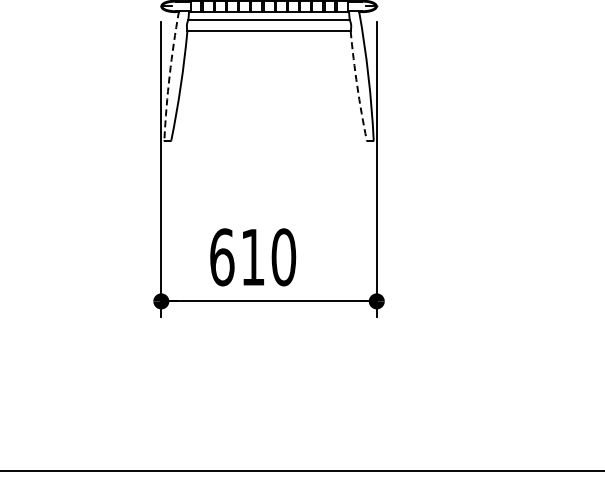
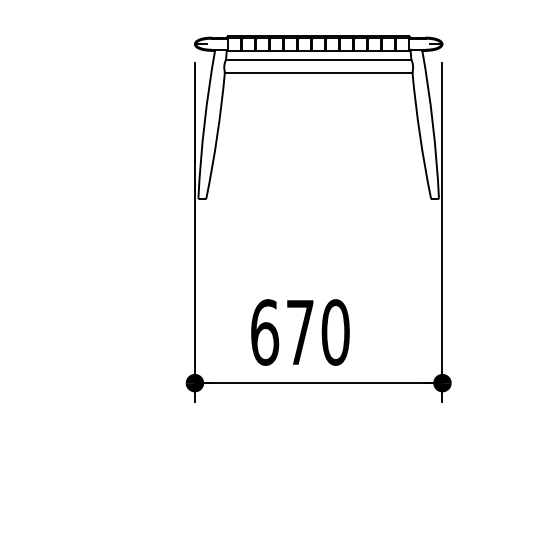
arc: (169, 75) -> (204, 123), dashed -> solid
arc: (357, 86) -> (420, 136), dashed -> solid
text: (252, 257) -> (299, 332), 610 -> 670

